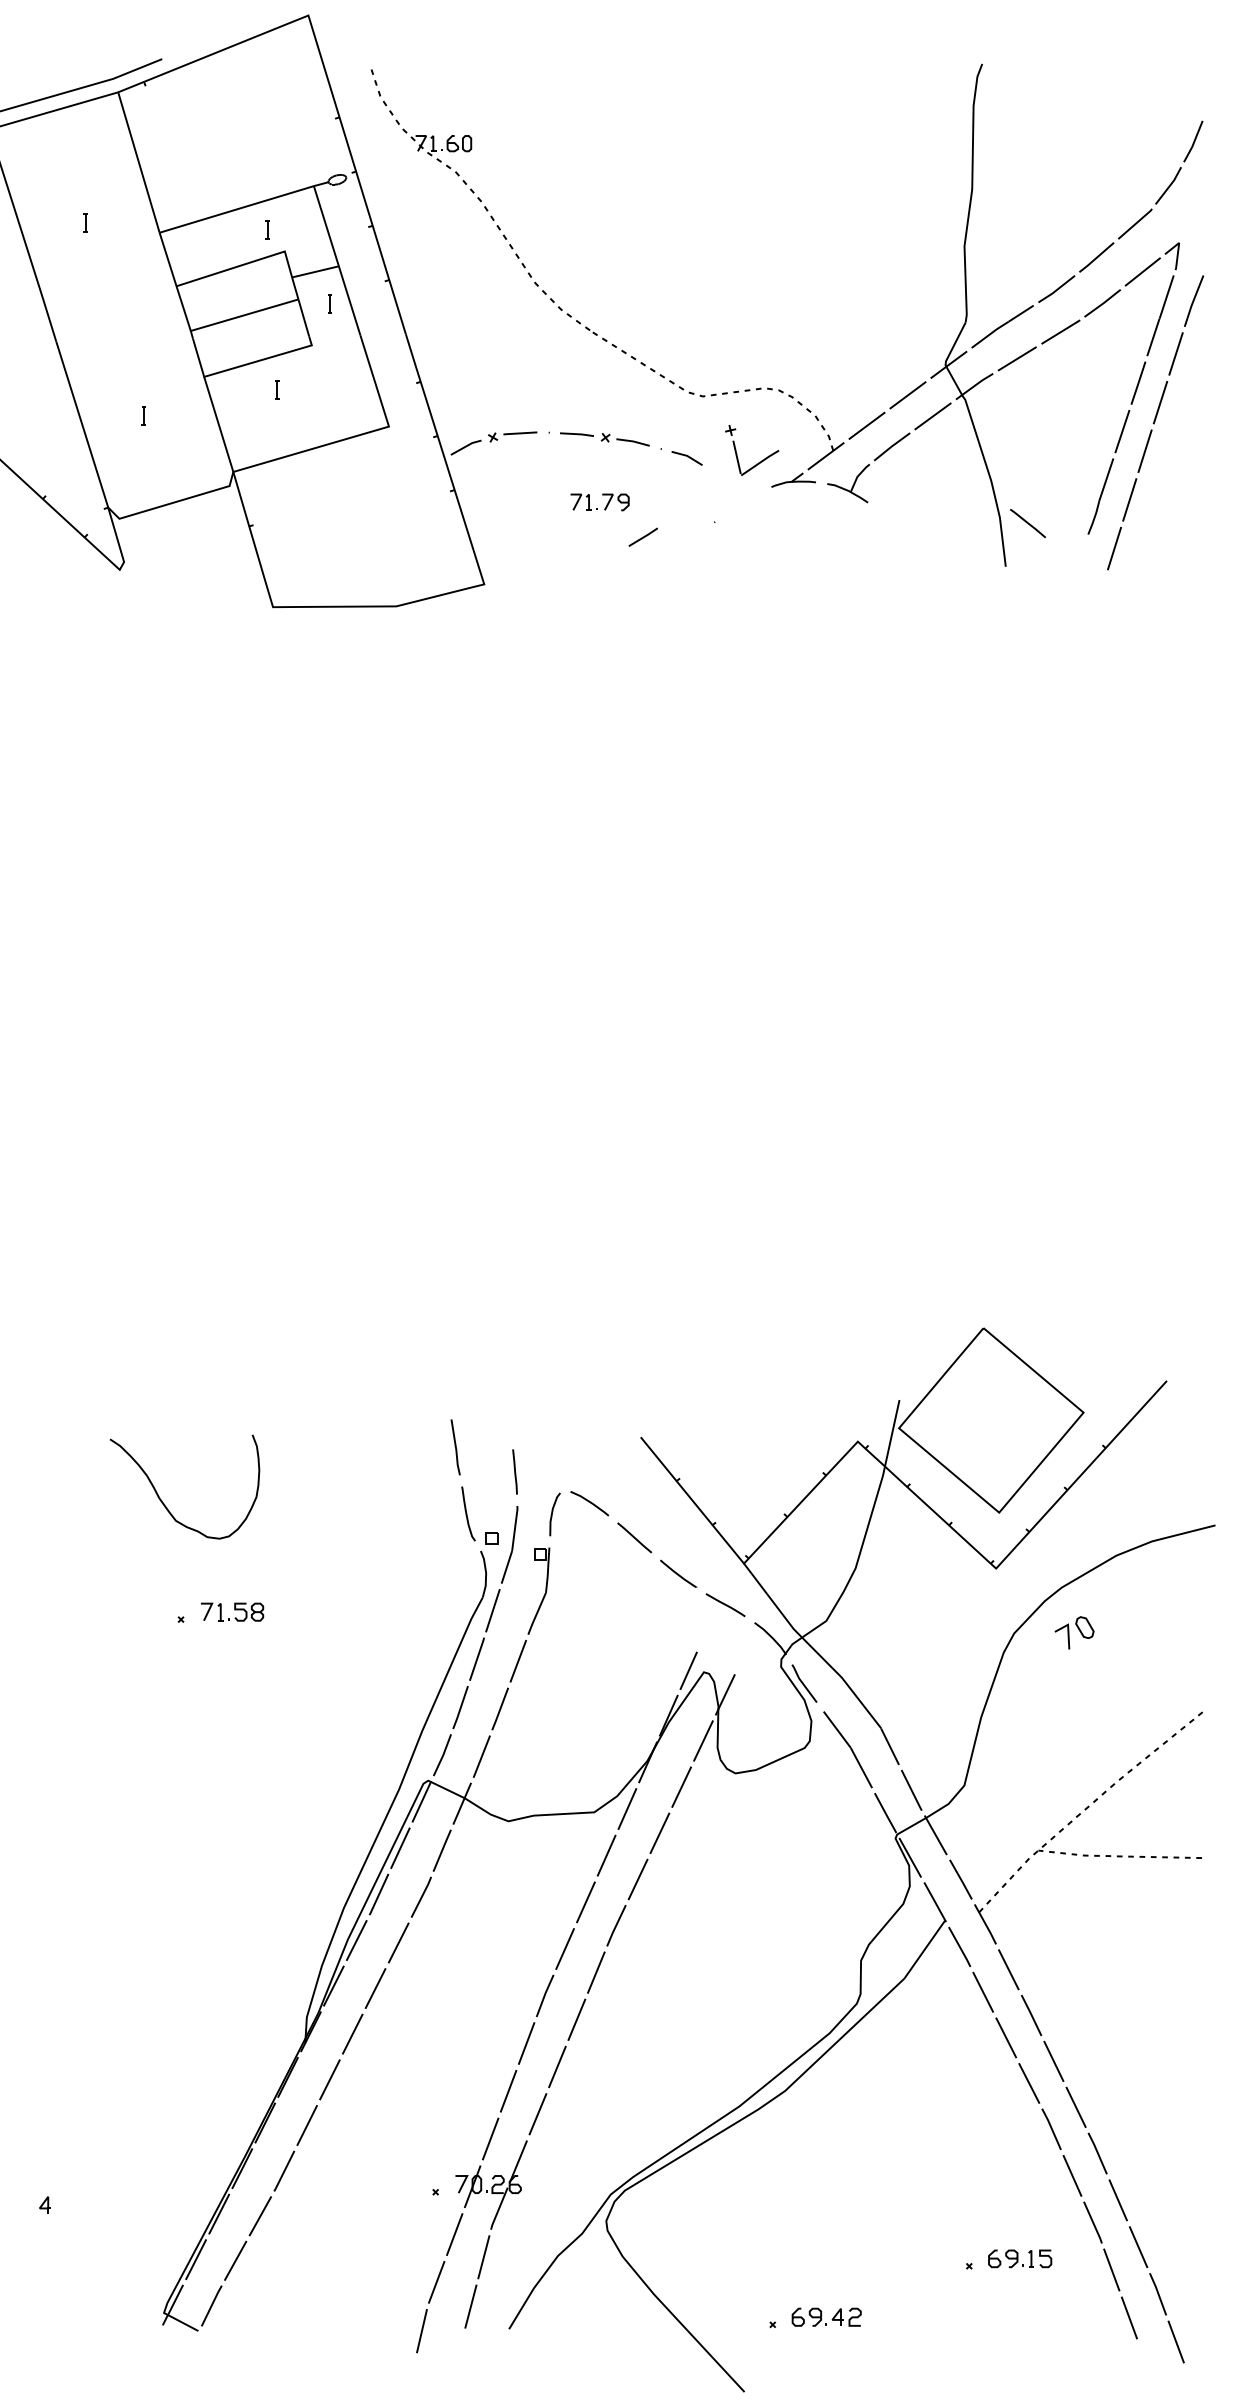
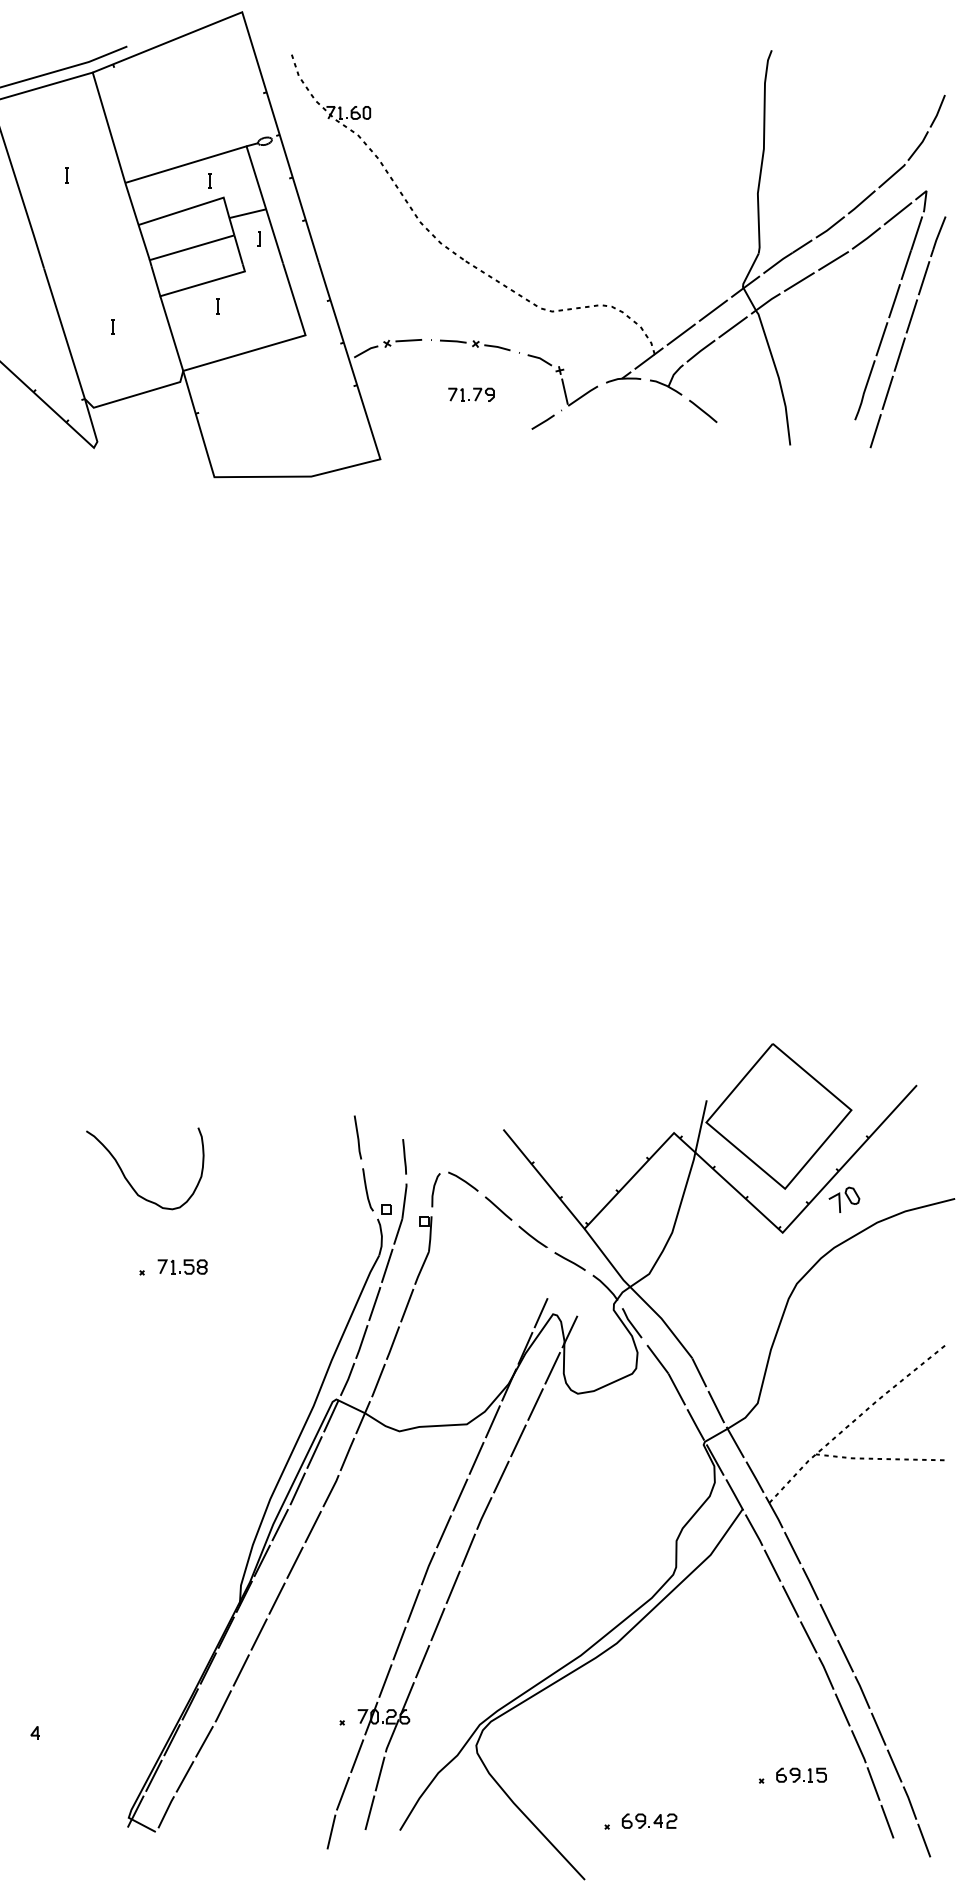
part: (758, 462) -> (581, 395), moved
line: (1027, 523) -> (702, 411), moved
line: (643, 536) -> (543, 421), moved
part: (1074, 1632) -> (844, 1199), moved

